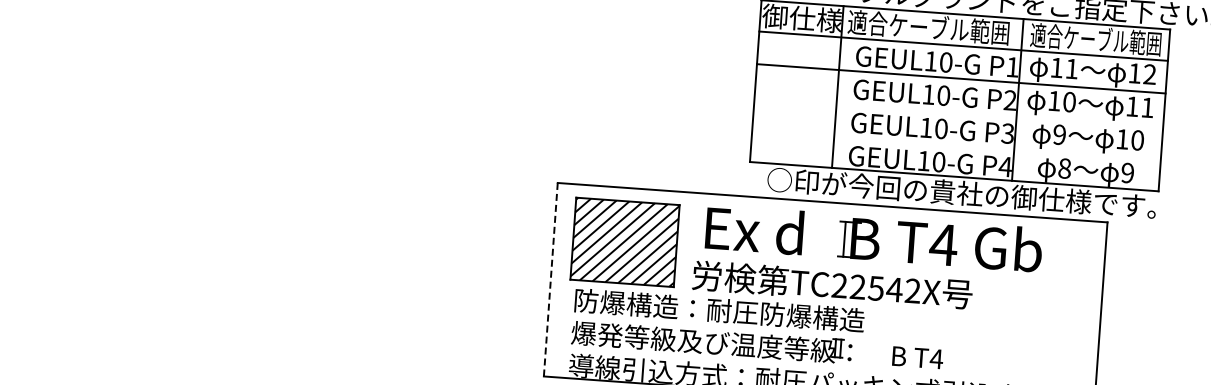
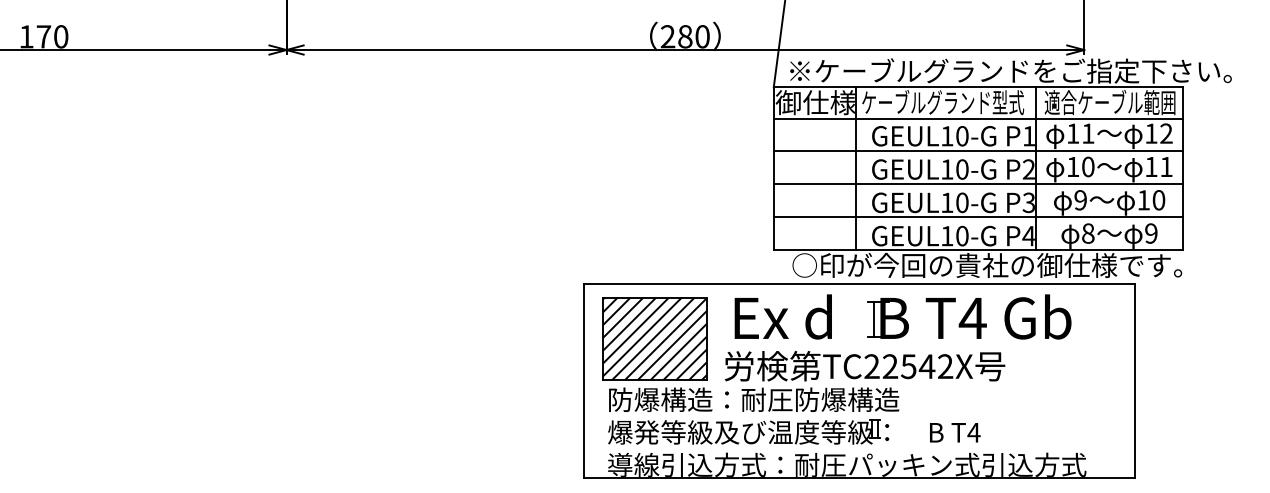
text: (928, 27) -> (942, 102), 適合ケーブル範囲 -> ケーブルグランド型式
line: (958, 111) -> (978, 184), added
line: (956, 143) -> (978, 216), added
line: (550, 280) -> (583, 381), dashed -> solid

